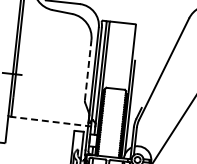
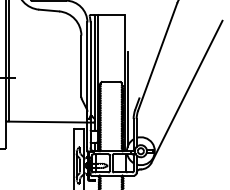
line: (88, 70) -> (81, 66), dashed -> solid
line: (51, 122) -> (50, 122), dashed -> solid

